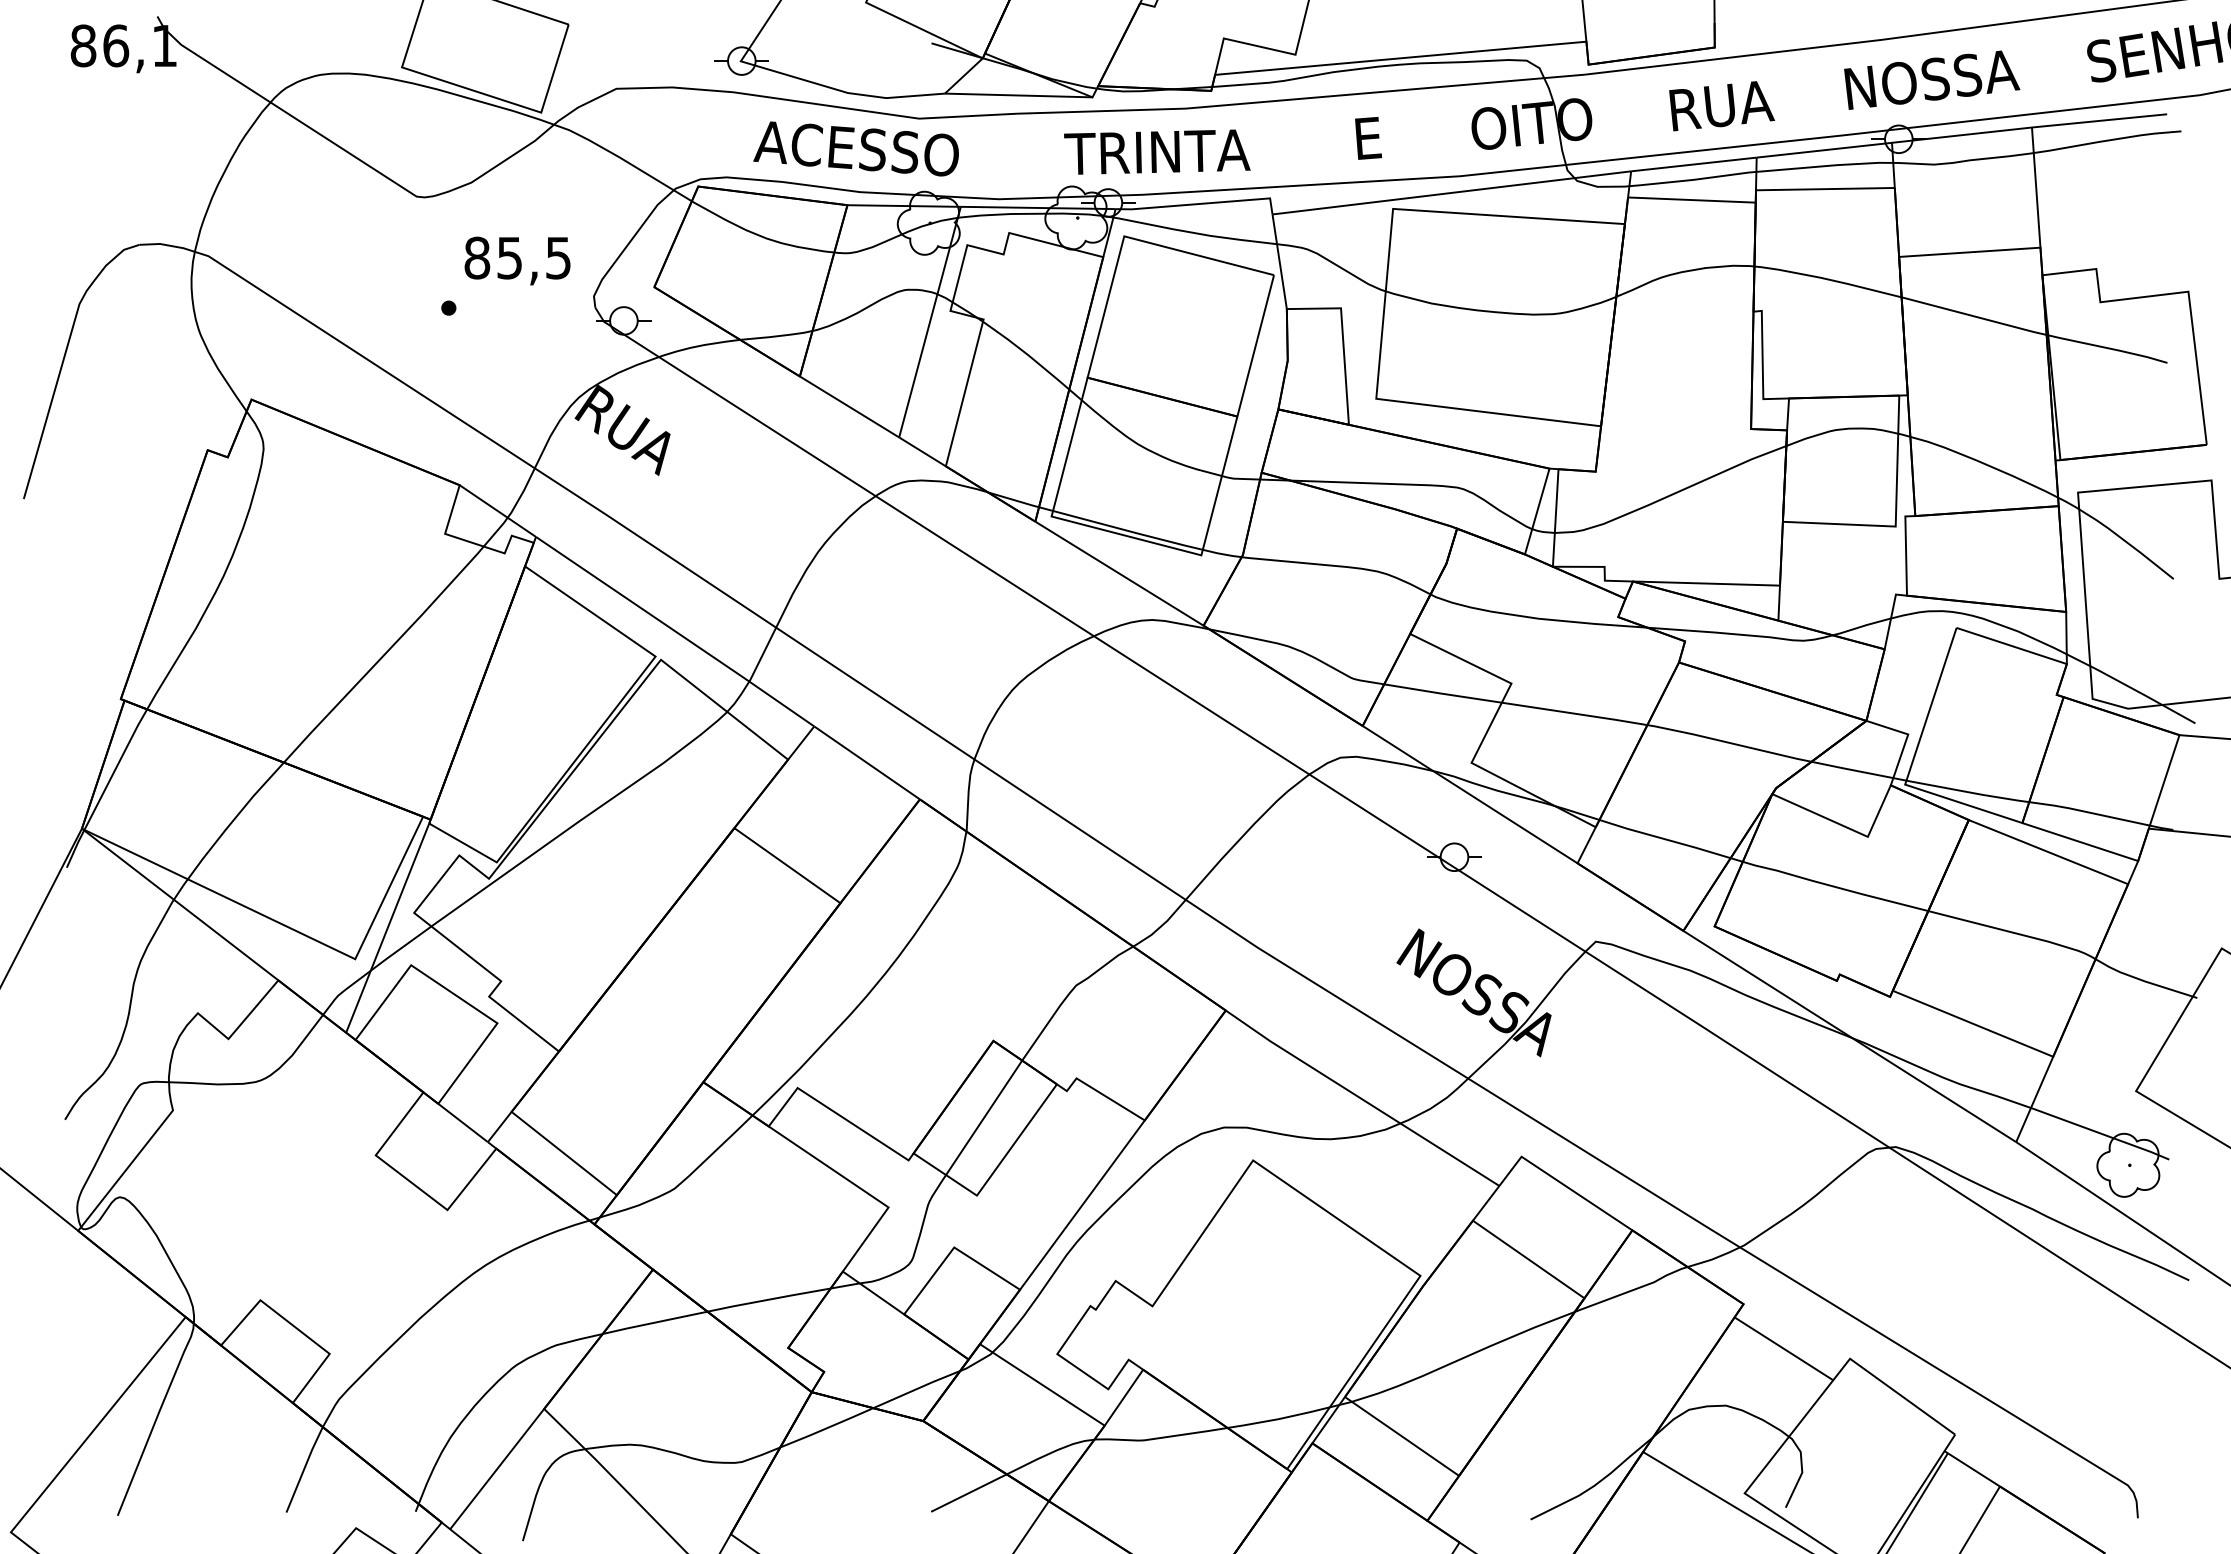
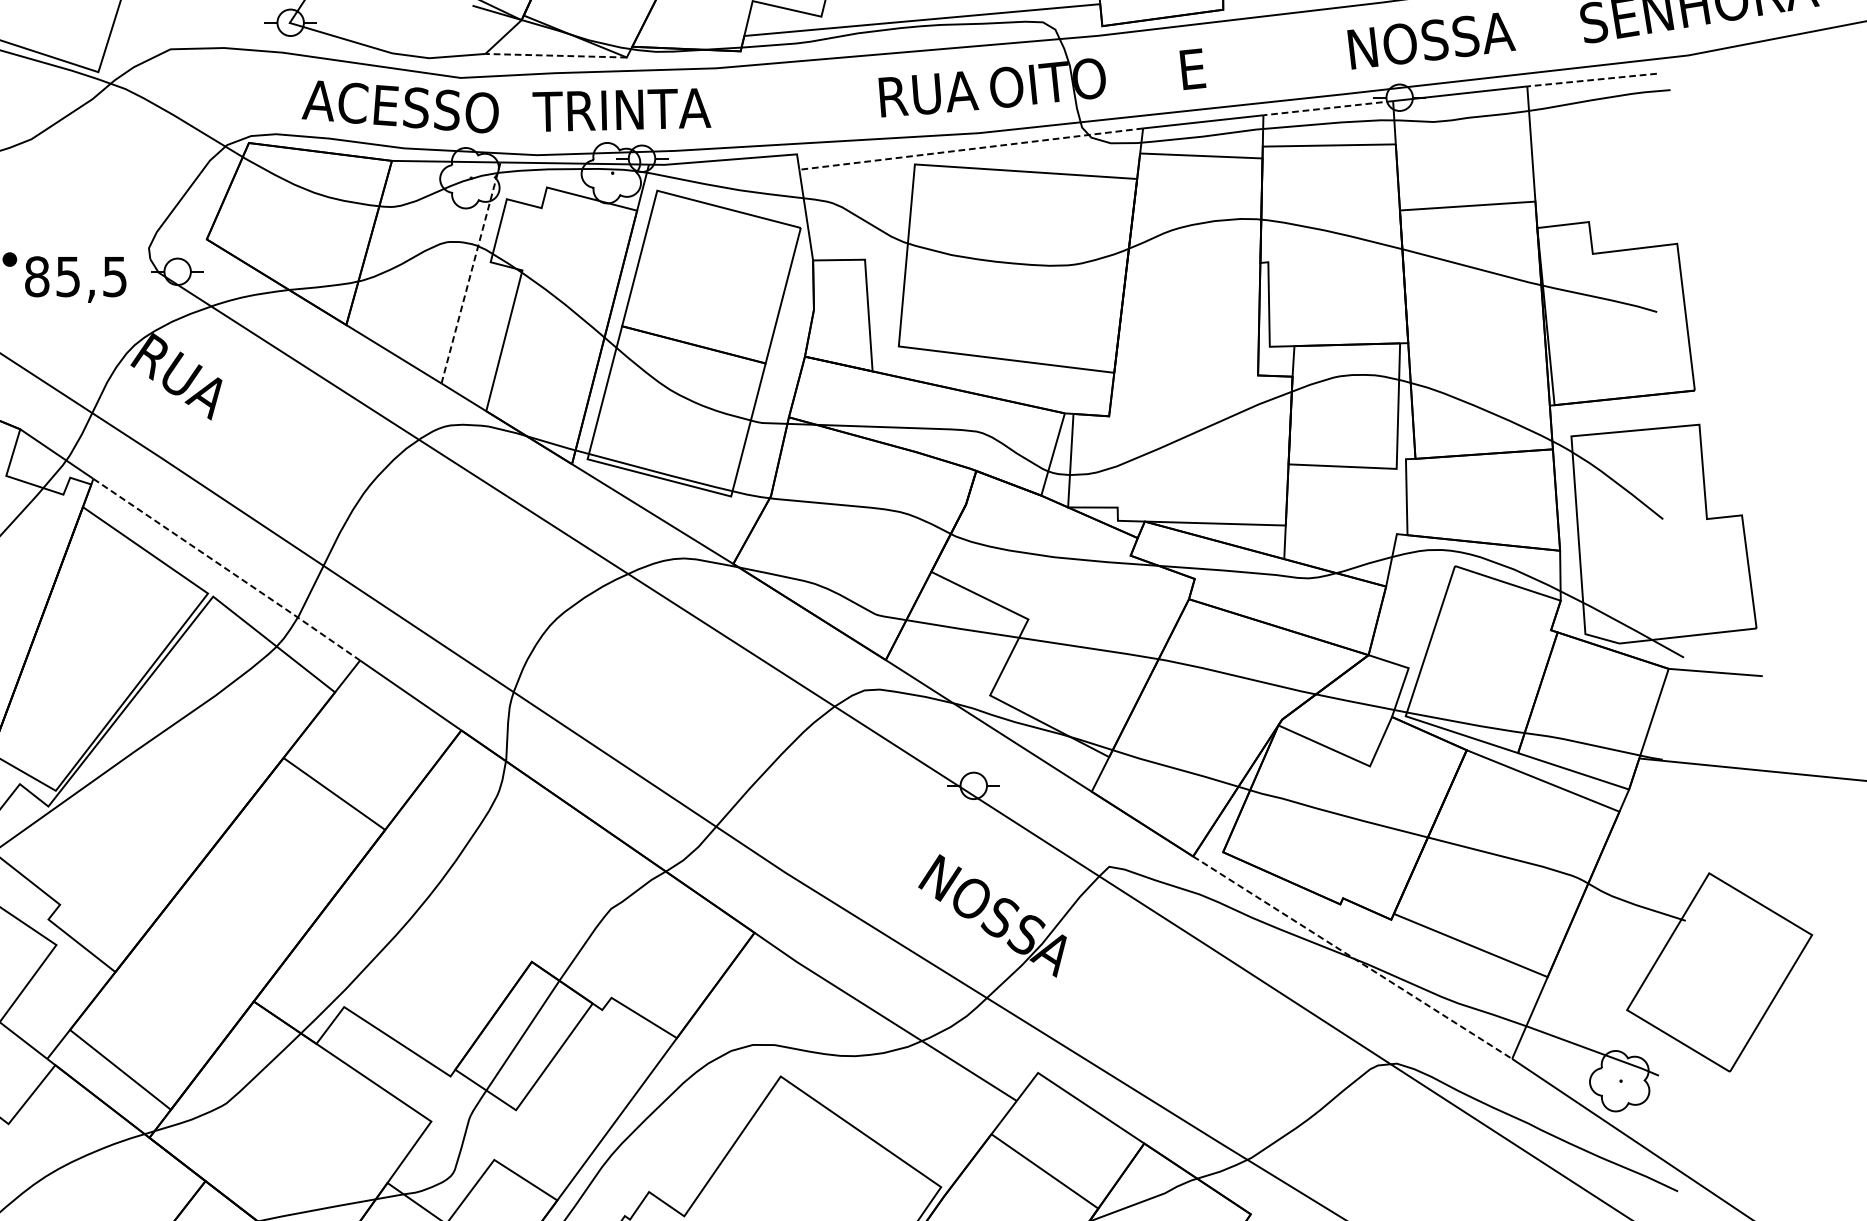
line: (1018, 95) -> (555, 55), solid -> dashed
text: (1725, 105) -> (1233, 65), RUA -> E
line: (2099, 120) -> (1592, 79), solid -> dashed
text: (1410, 135) -> (931, 94), E -> RUA
line: (1823, 150) -> (1327, 108), solid -> dashed
text: (1157, 151) -> (622, 109), moved
line: (1451, 192) -> (970, 148), solid -> dashed
text: (517, 260) -> (75, 279), moved
line: (930, 321) -> (471, 272), solid -> dashed
line: (675, 631) -> (227, 569), solid -> dashed
line: (1850, 1036) -> (1353, 957), solid -> dashed

